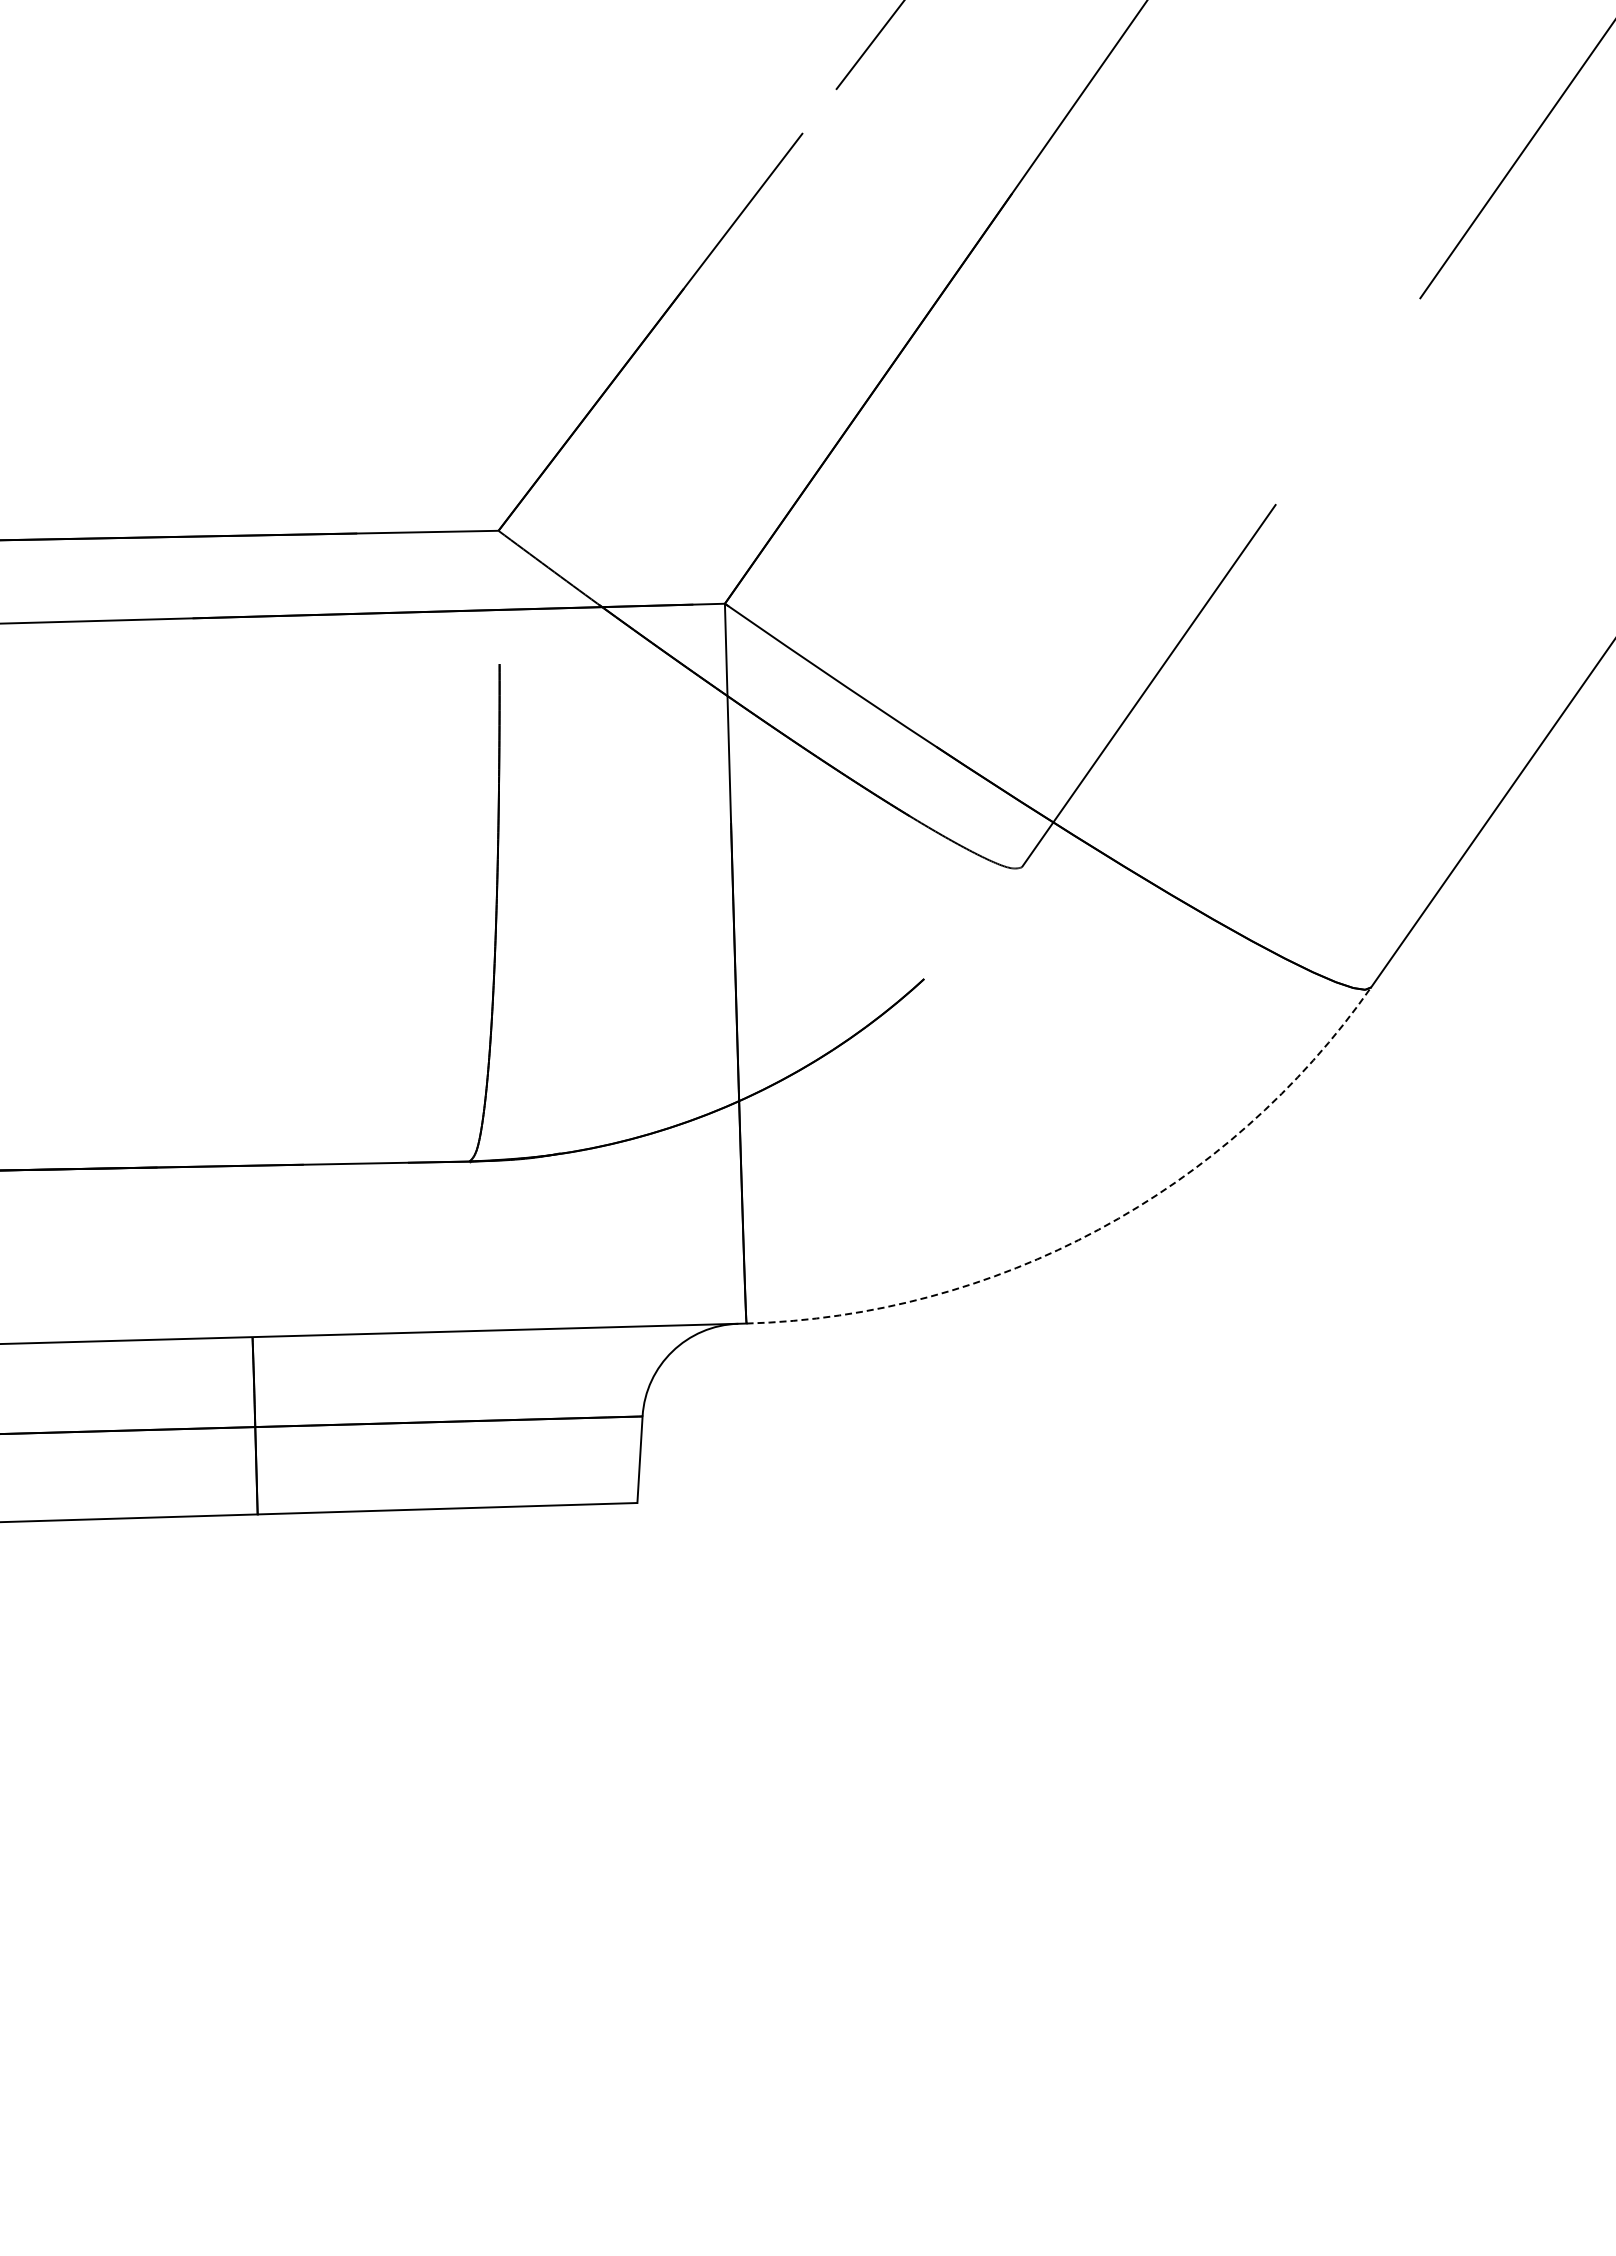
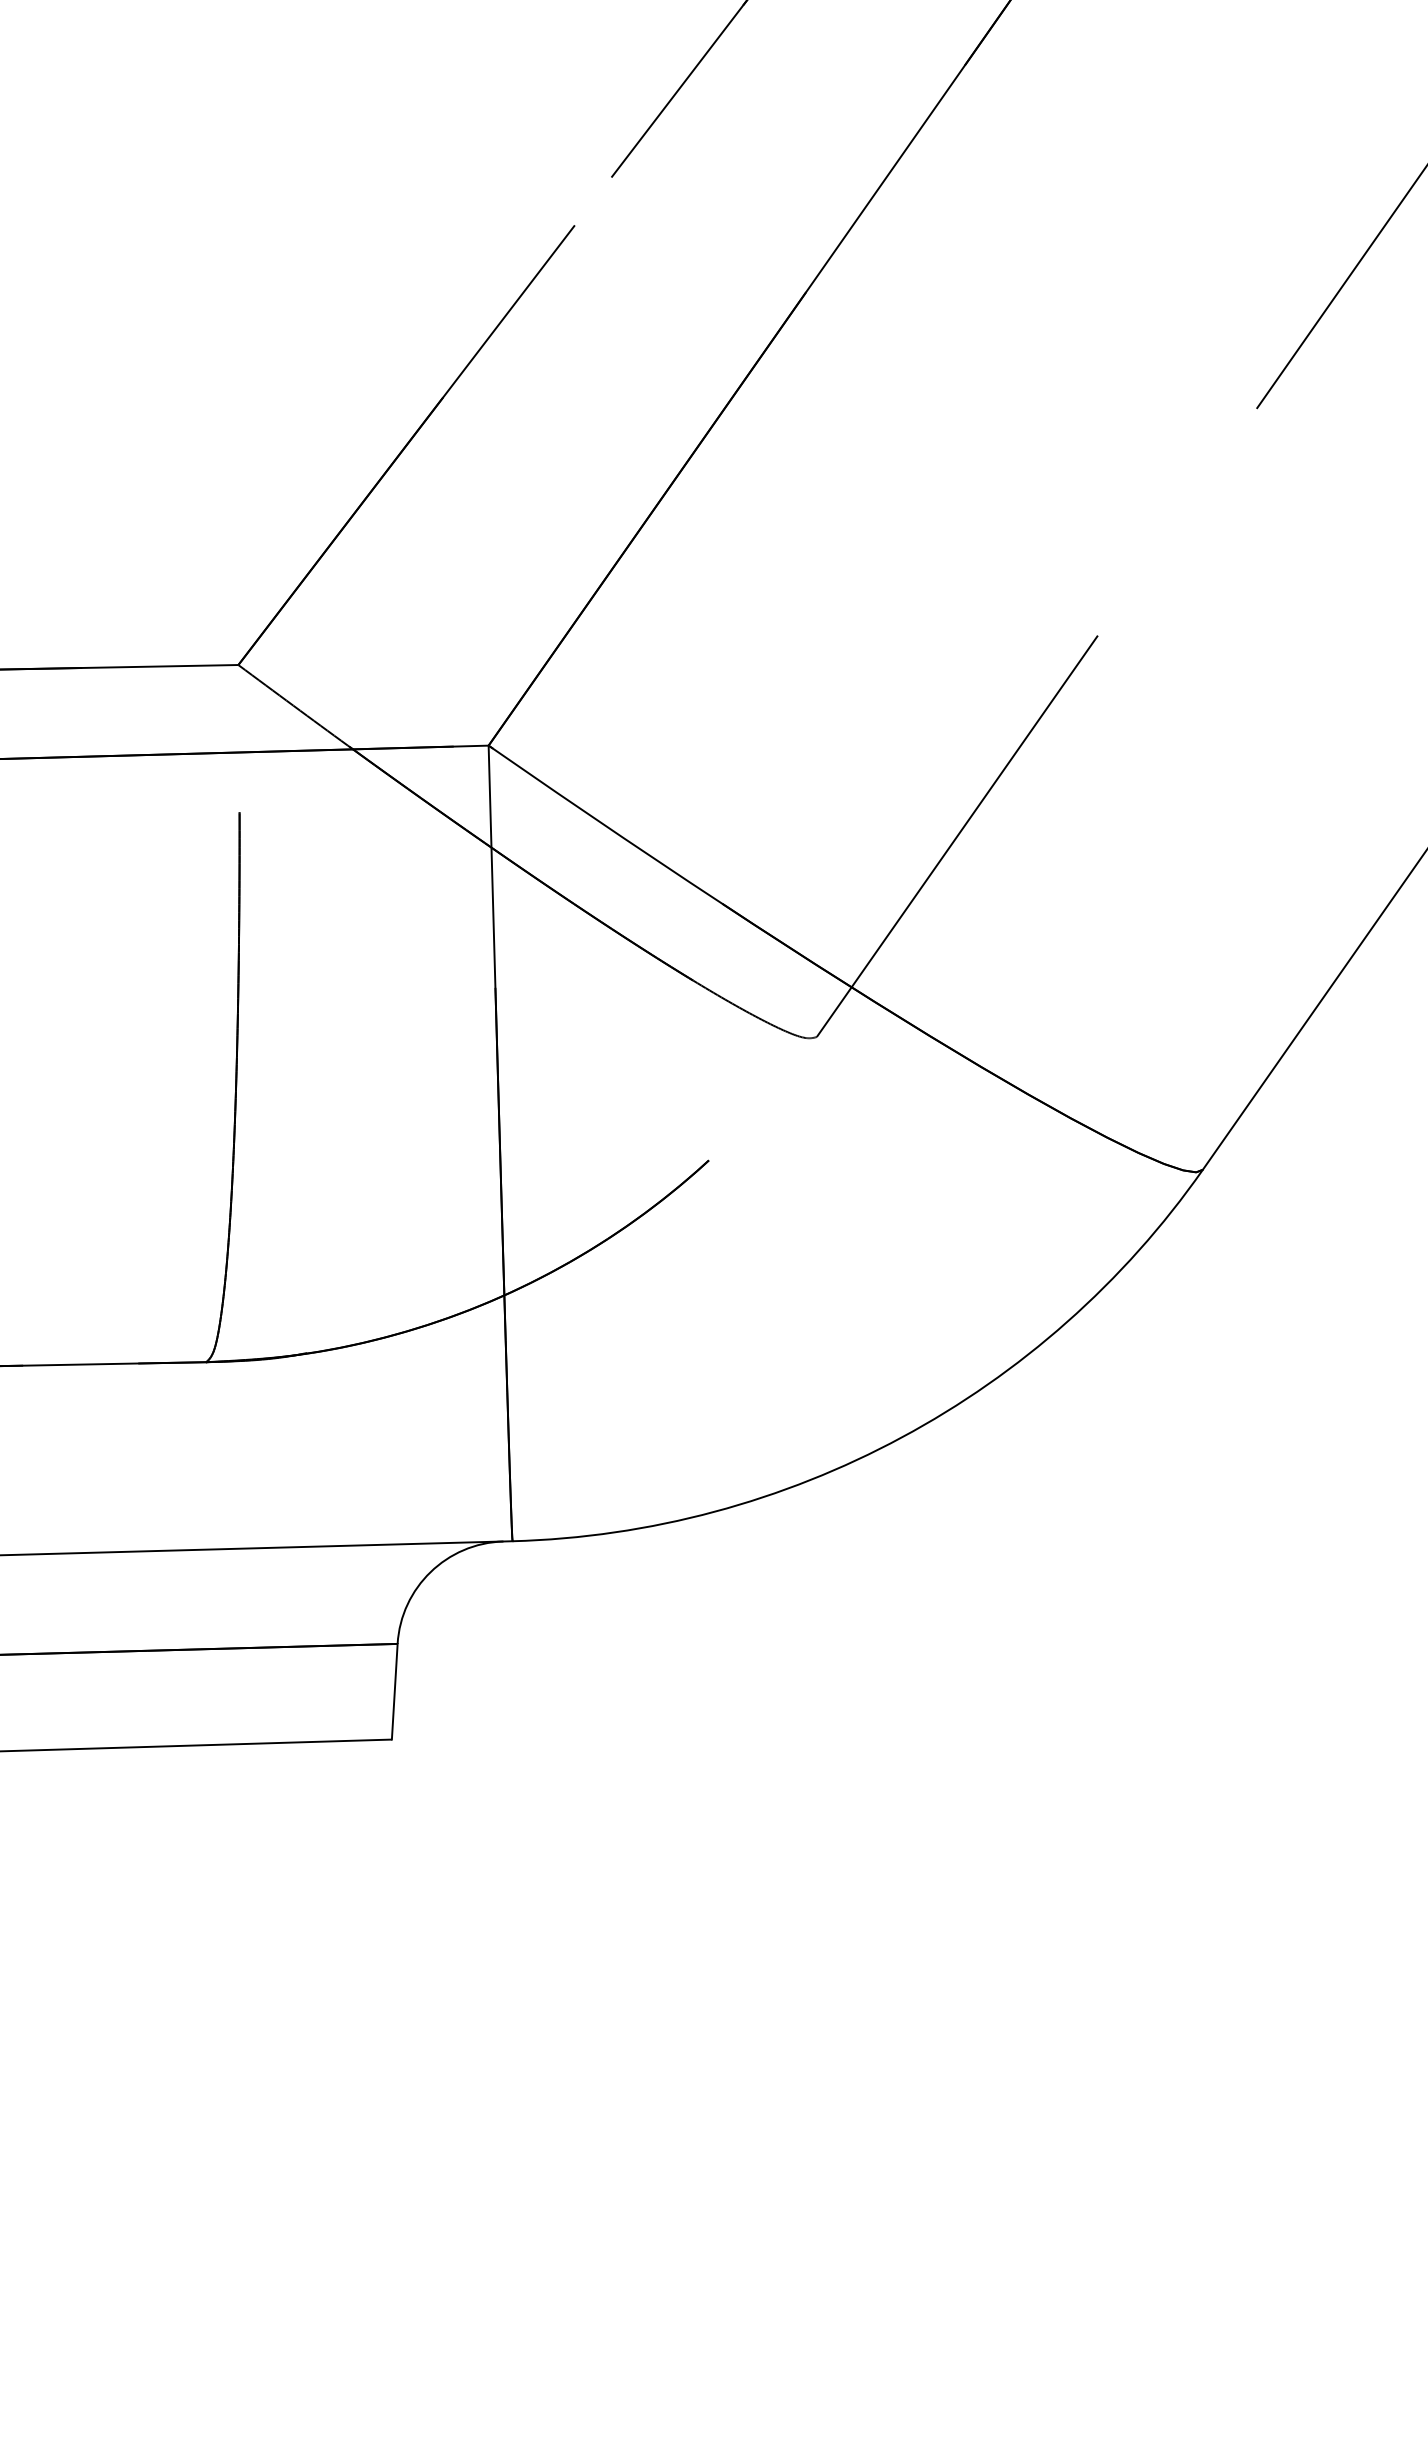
arc: (1098, 1229) -> (901, 1437), dashed -> solid

